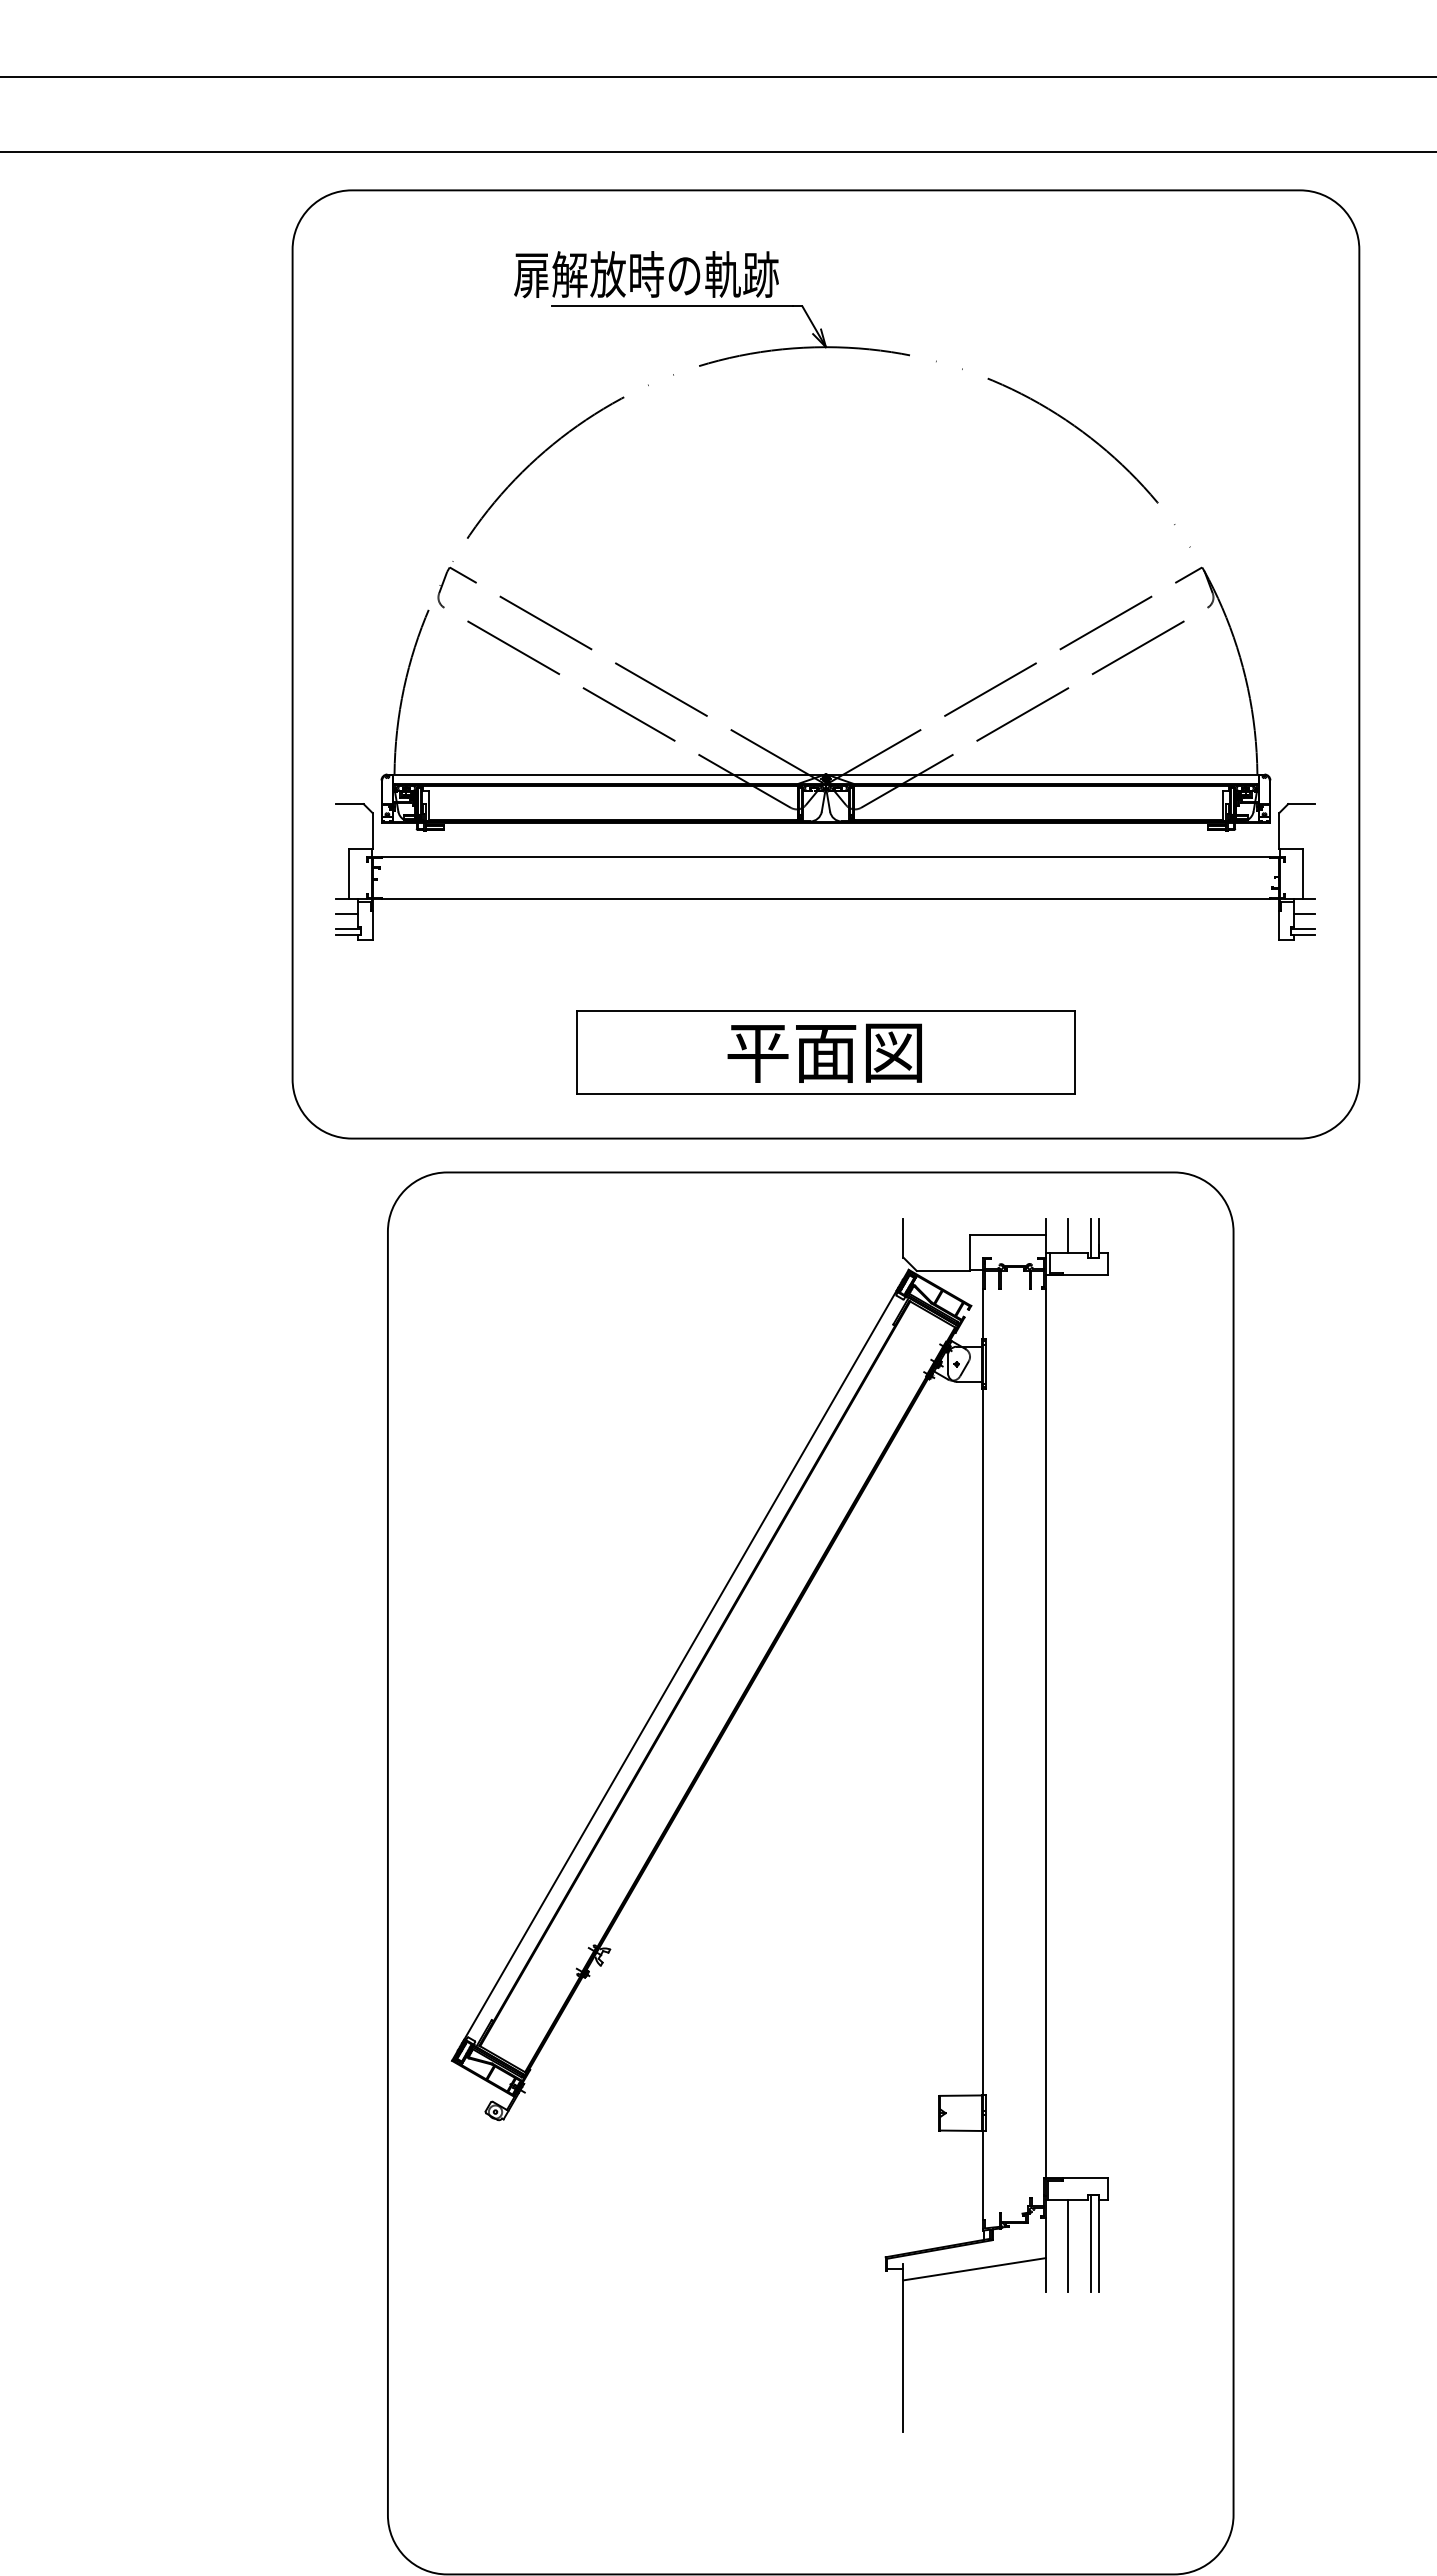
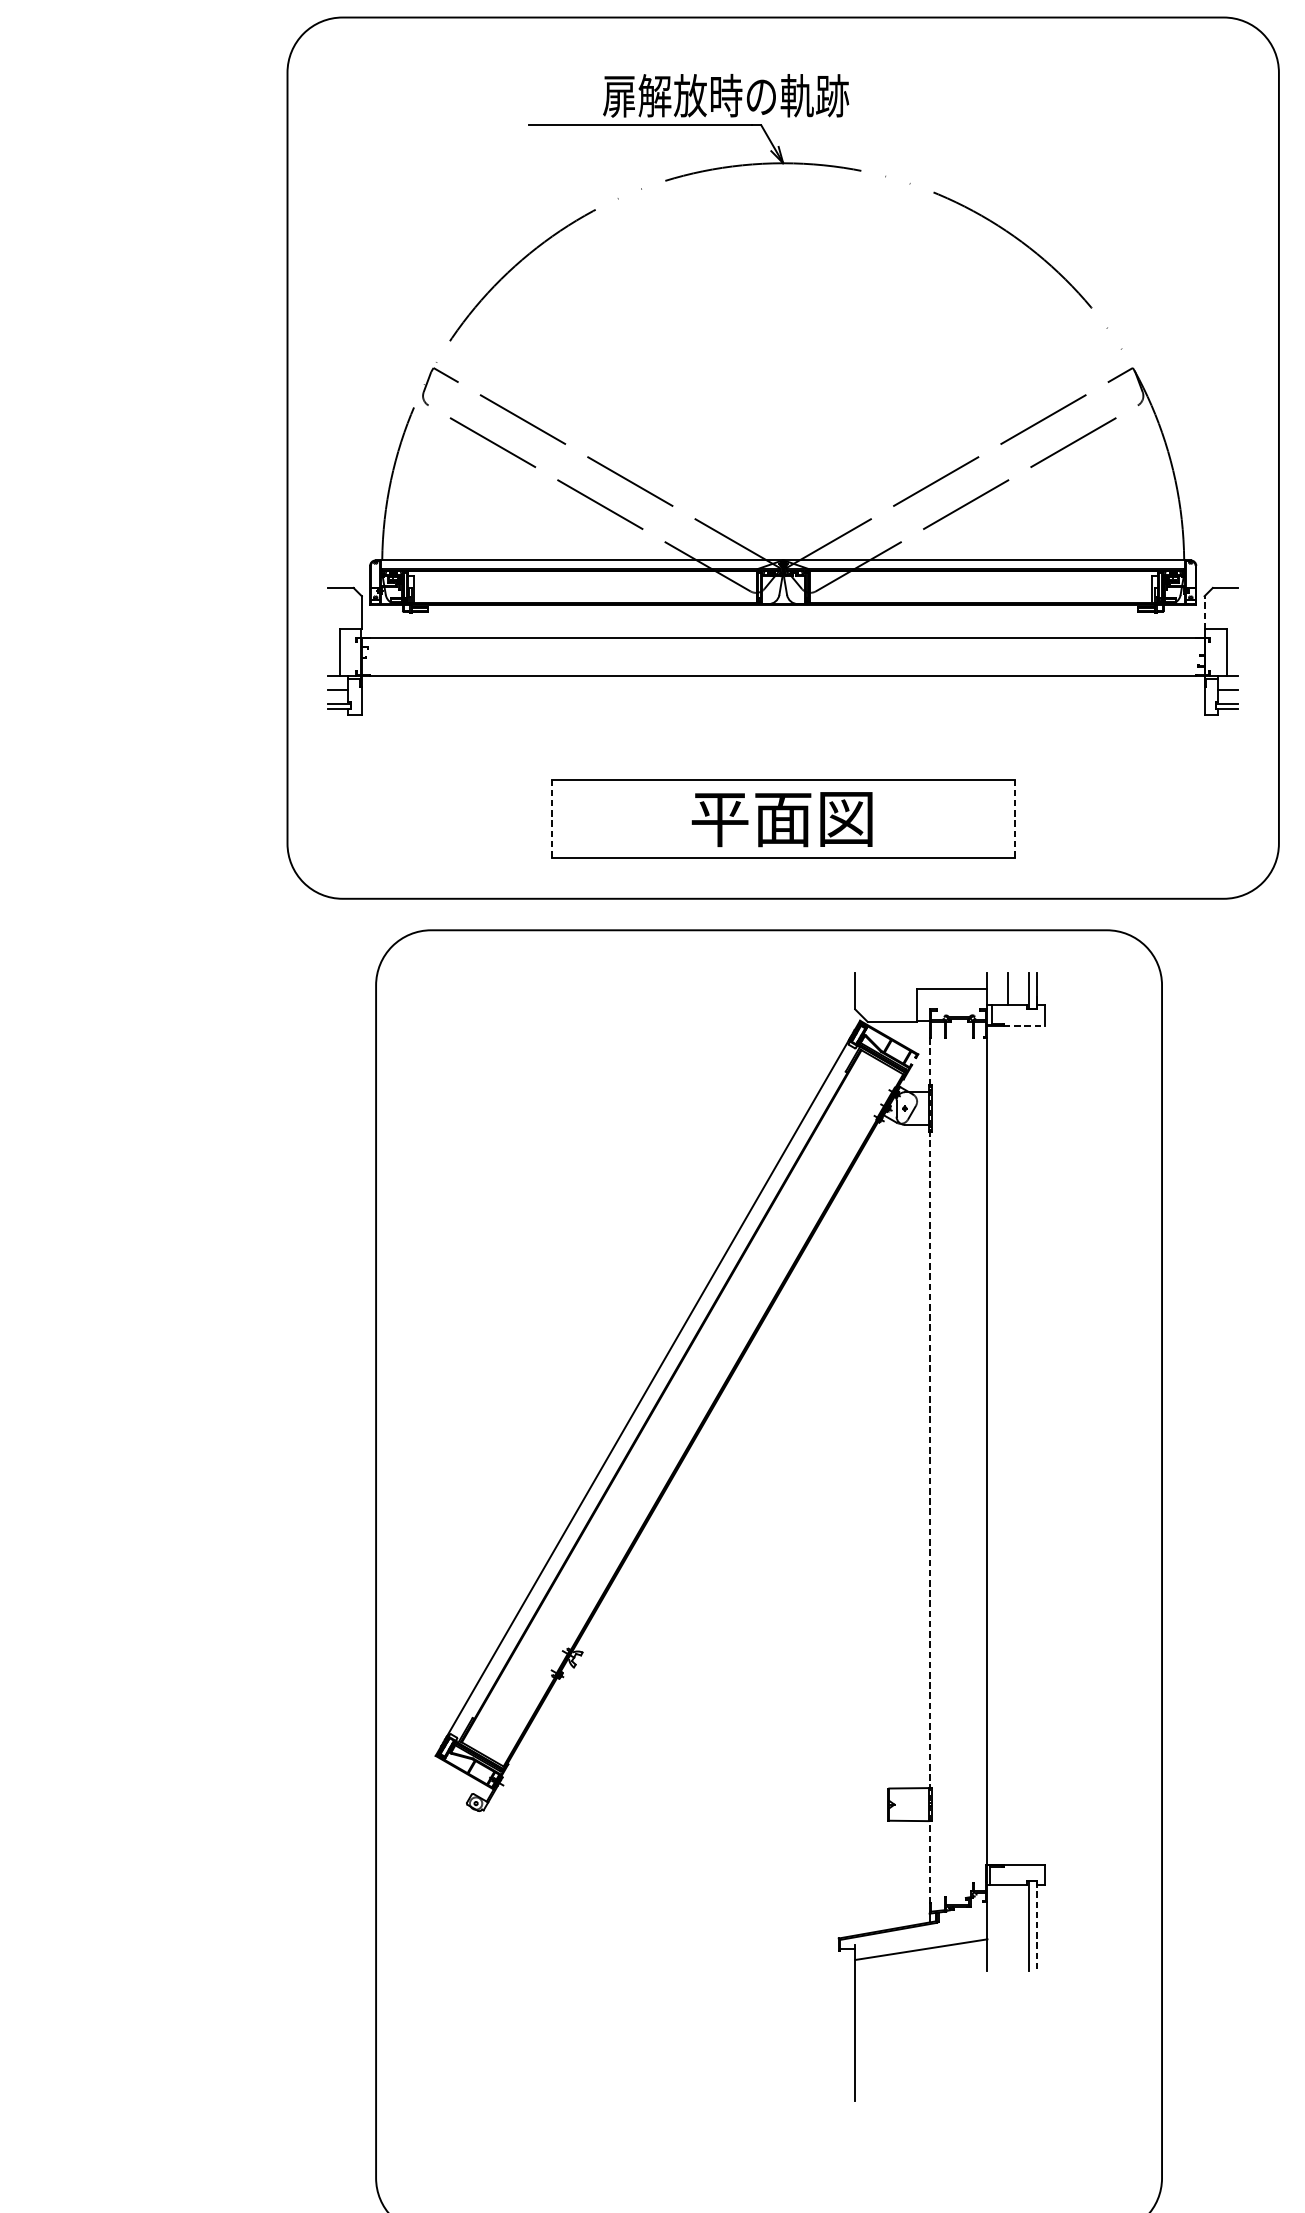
text: (646, 274) -> (726, 95), moved
line: (1279, 830) -> (1204, 612), solid -> dashed
line: (577, 1052) -> (552, 818), solid -> dashed
line: (1074, 1052) -> (1014, 818), solid -> dashed
line: (1086, 1275) -> (1025, 1026), solid -> dashed
line: (983, 1753) -> (929, 1470), solid -> dashed
line: (1099, 2244) -> (1037, 1926), solid -> dashed
line: (1067, 2245) -> (1007, 1927), removed

